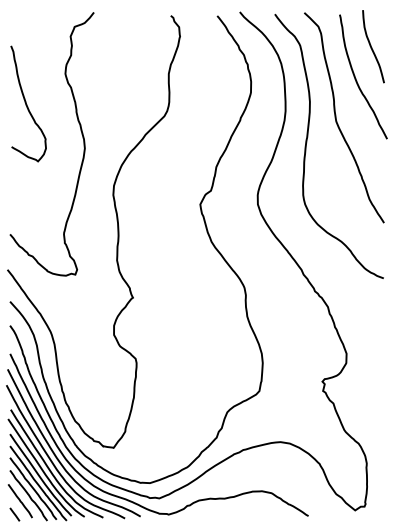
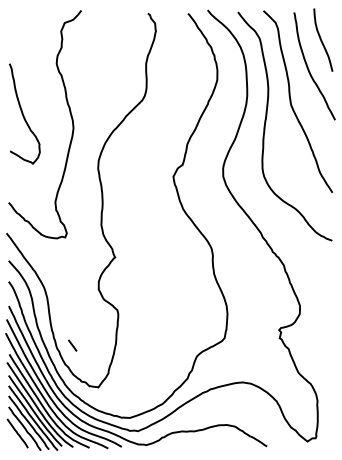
curve: (27, 104) -> (23, 114), moved
line: (14, 514) -> (72, 345), moved

